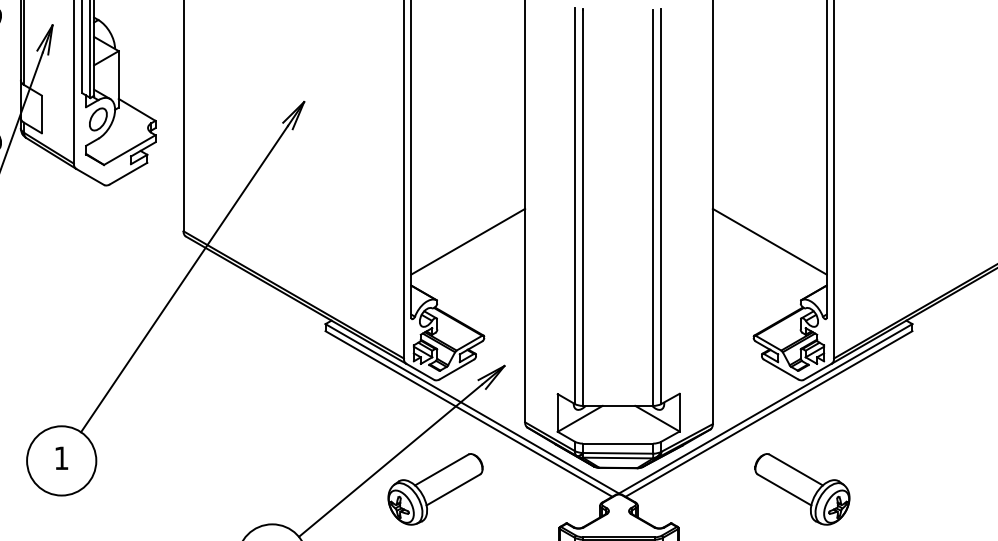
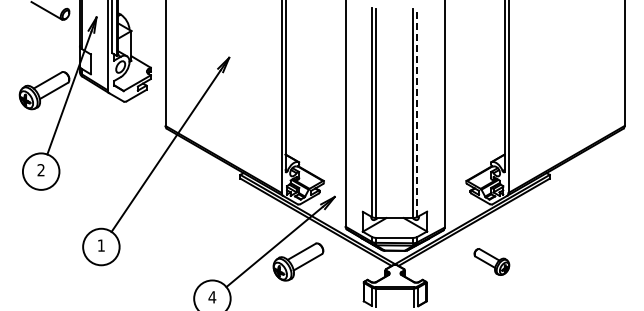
line: (661, 205) -> (417, 112), solid -> dashed
line: (467, 241) -> (315, 131), removed
line: (769, 241) -> (474, 131), removed
part: (801, 488) -> (491, 261), size x0.7

